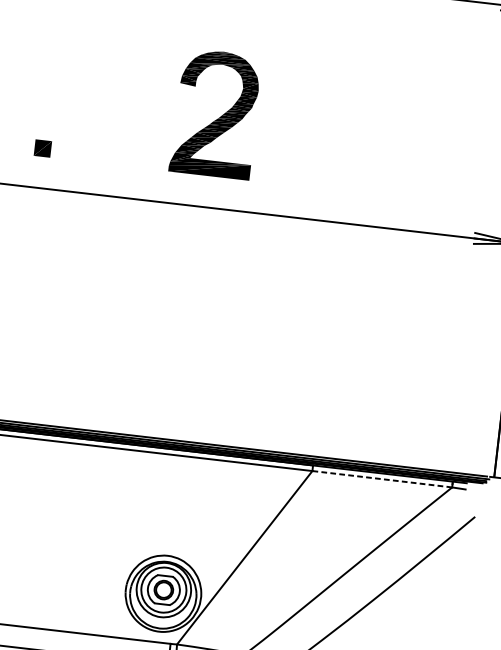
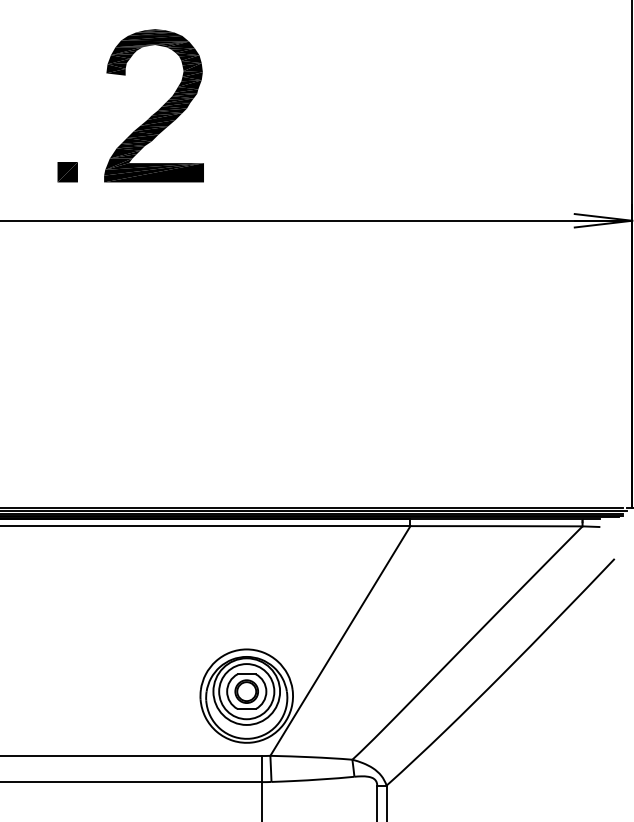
part: (219, 117) -> (158, 109), moved
part: (42, 148) -> (67, 172), moved
arc: (382, 479) -> (496, 526), dashed -> solid

